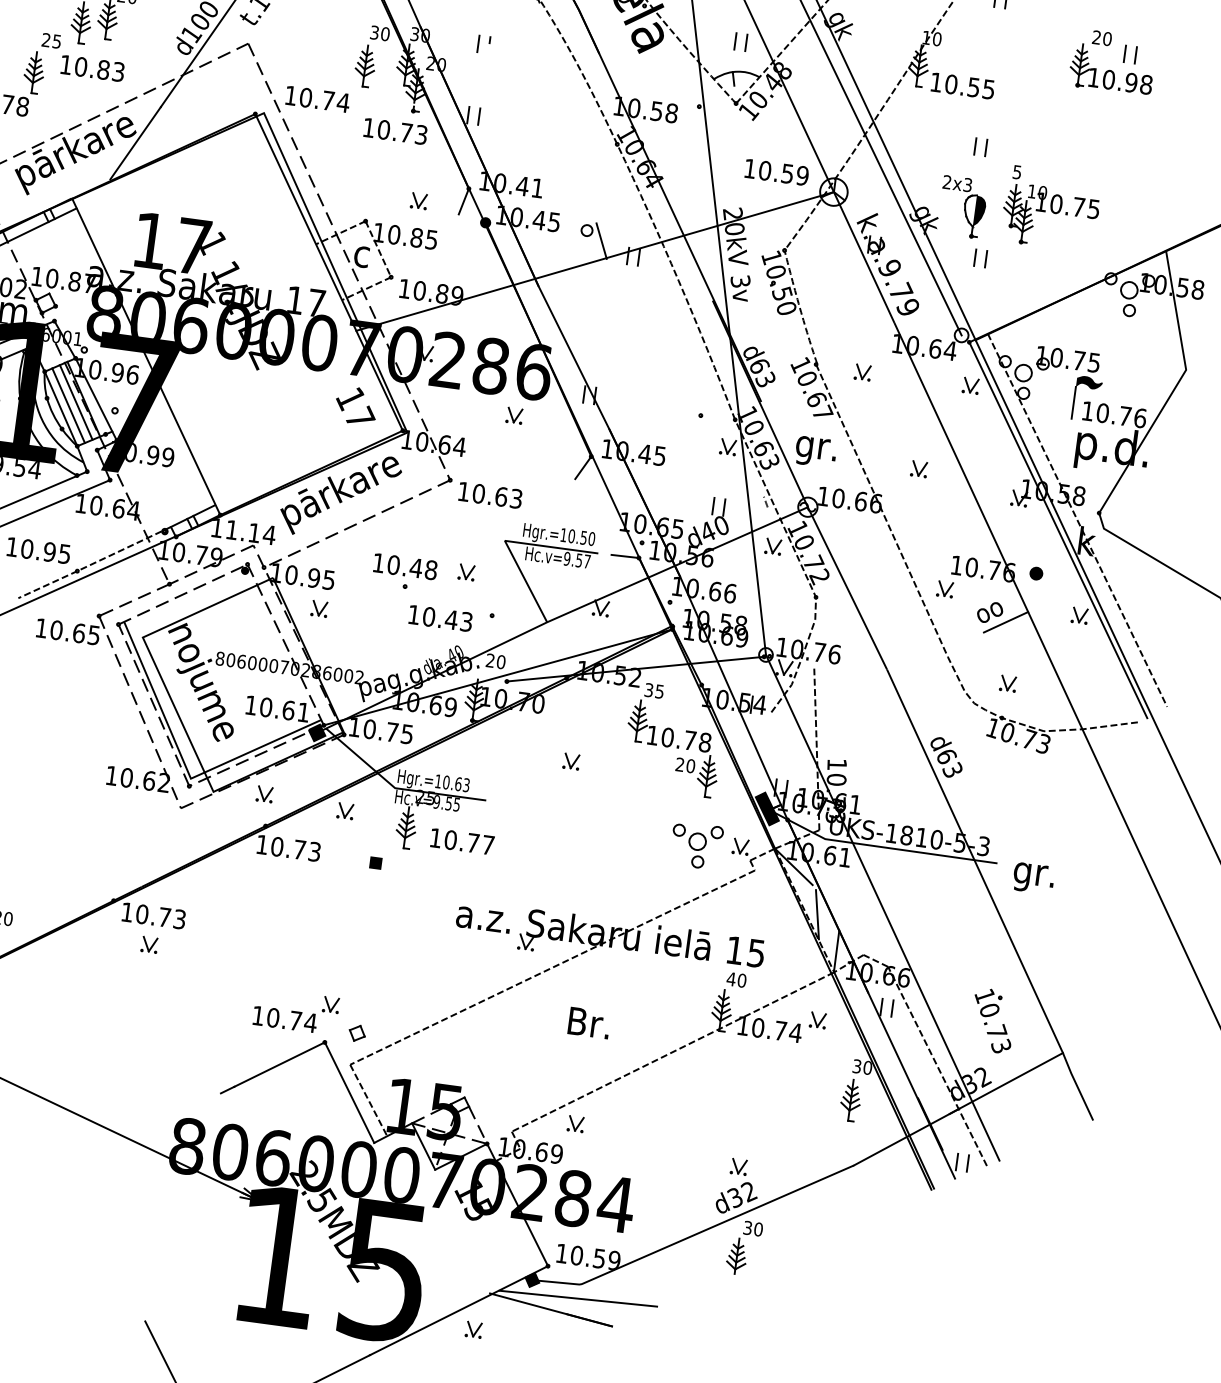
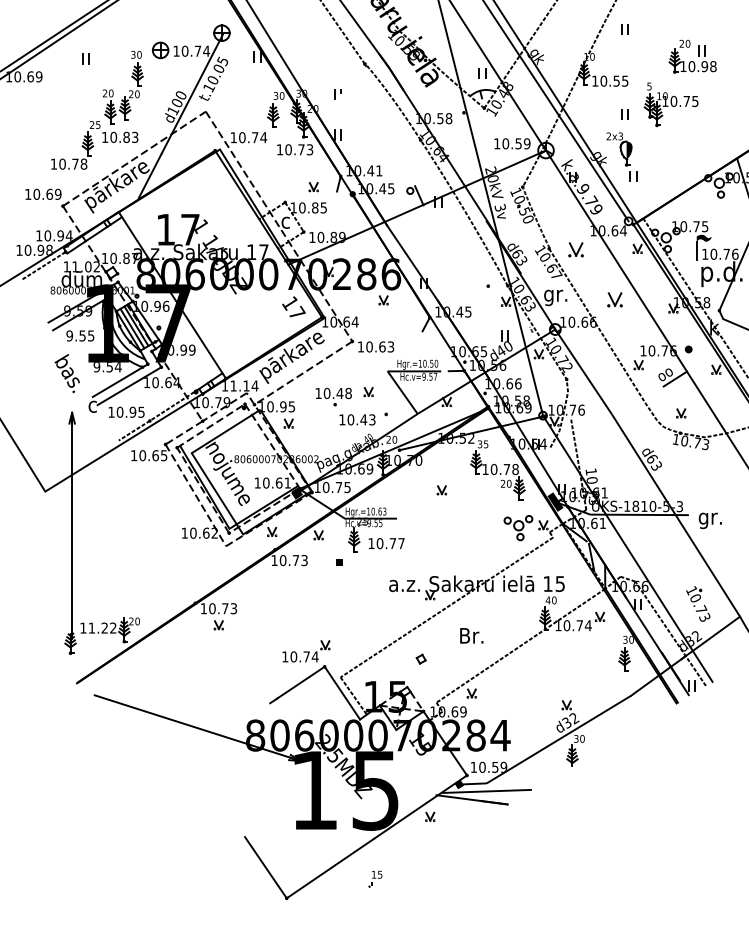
part: (1049, 208) -> (670, 104), moved
part: (862, 372) -> (575, 249), size x1.6
part: (918, 468) -> (614, 299), size x1.6
part: (356, 1031) -> (420, 658), moved

